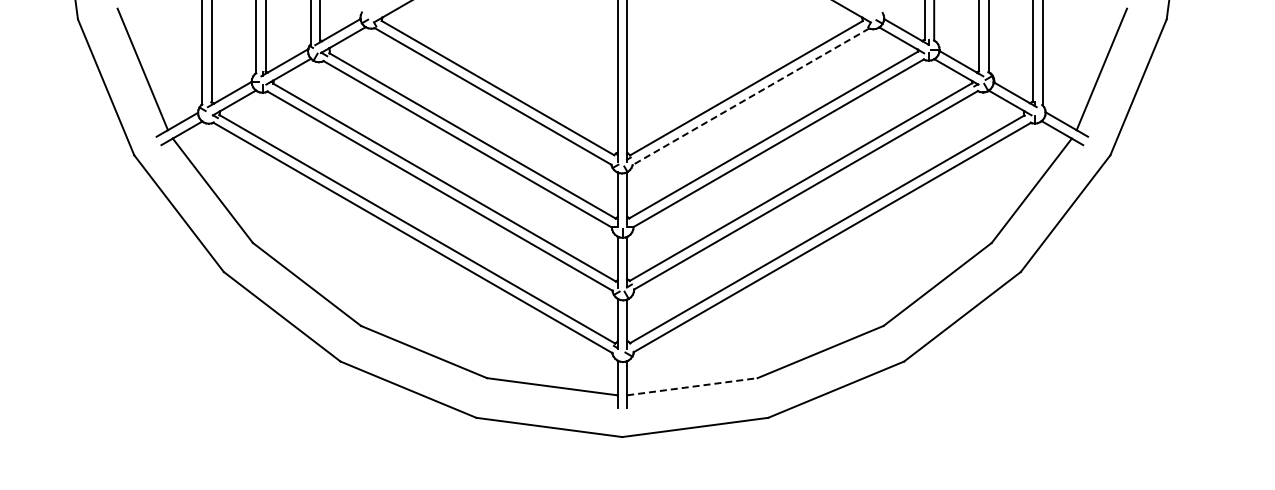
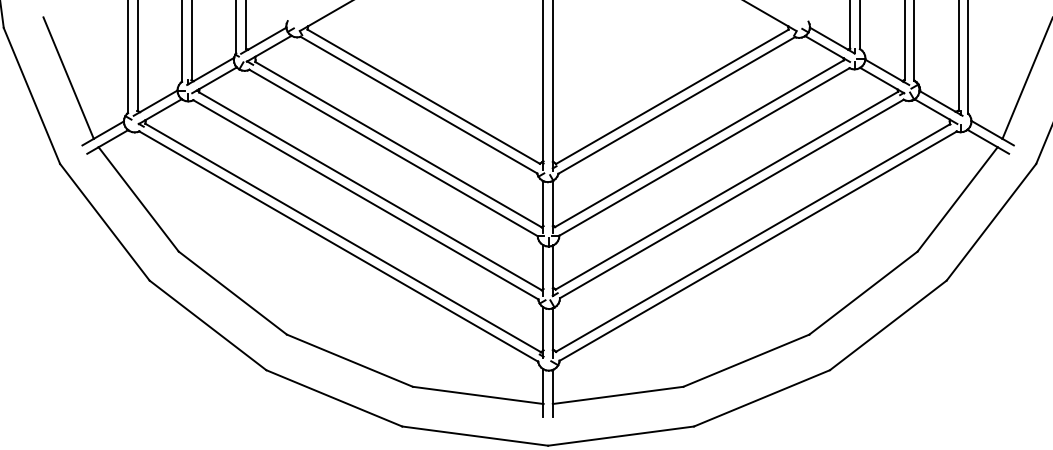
line: (751, 96) -> (677, 105), dashed -> solid
line: (692, 386) -> (618, 395), dashed -> solid

